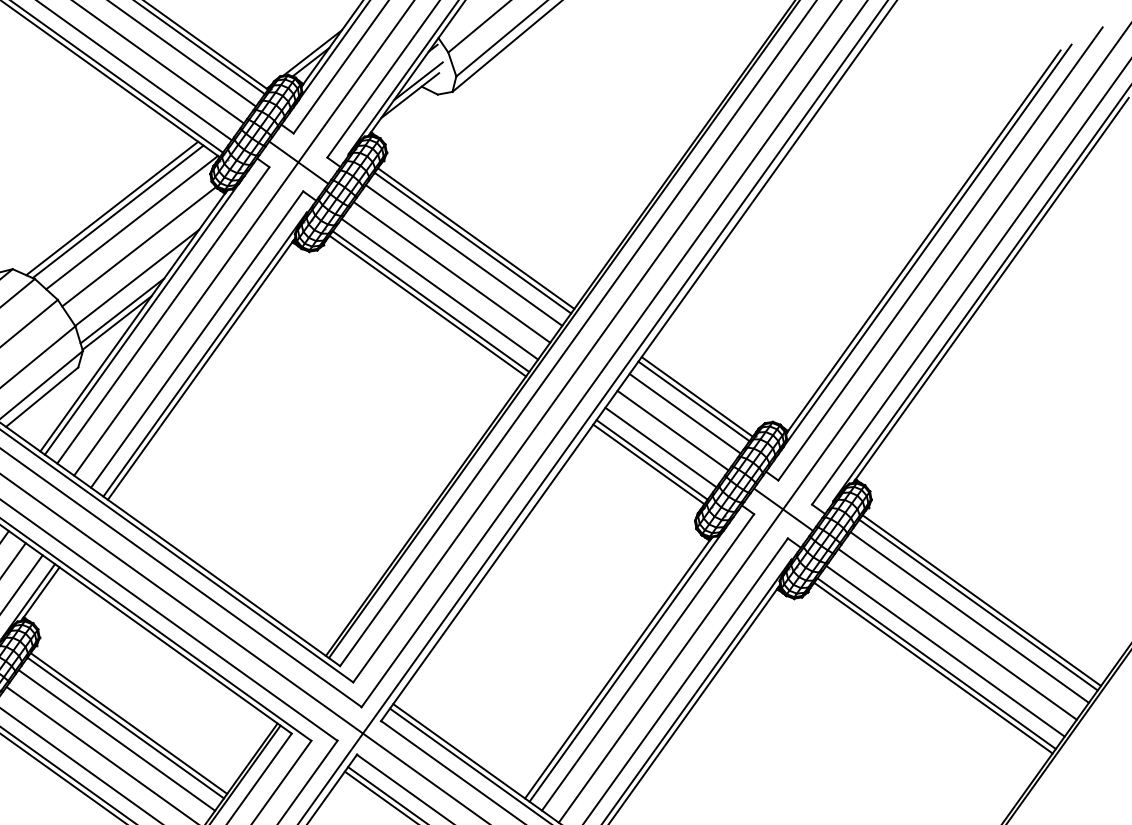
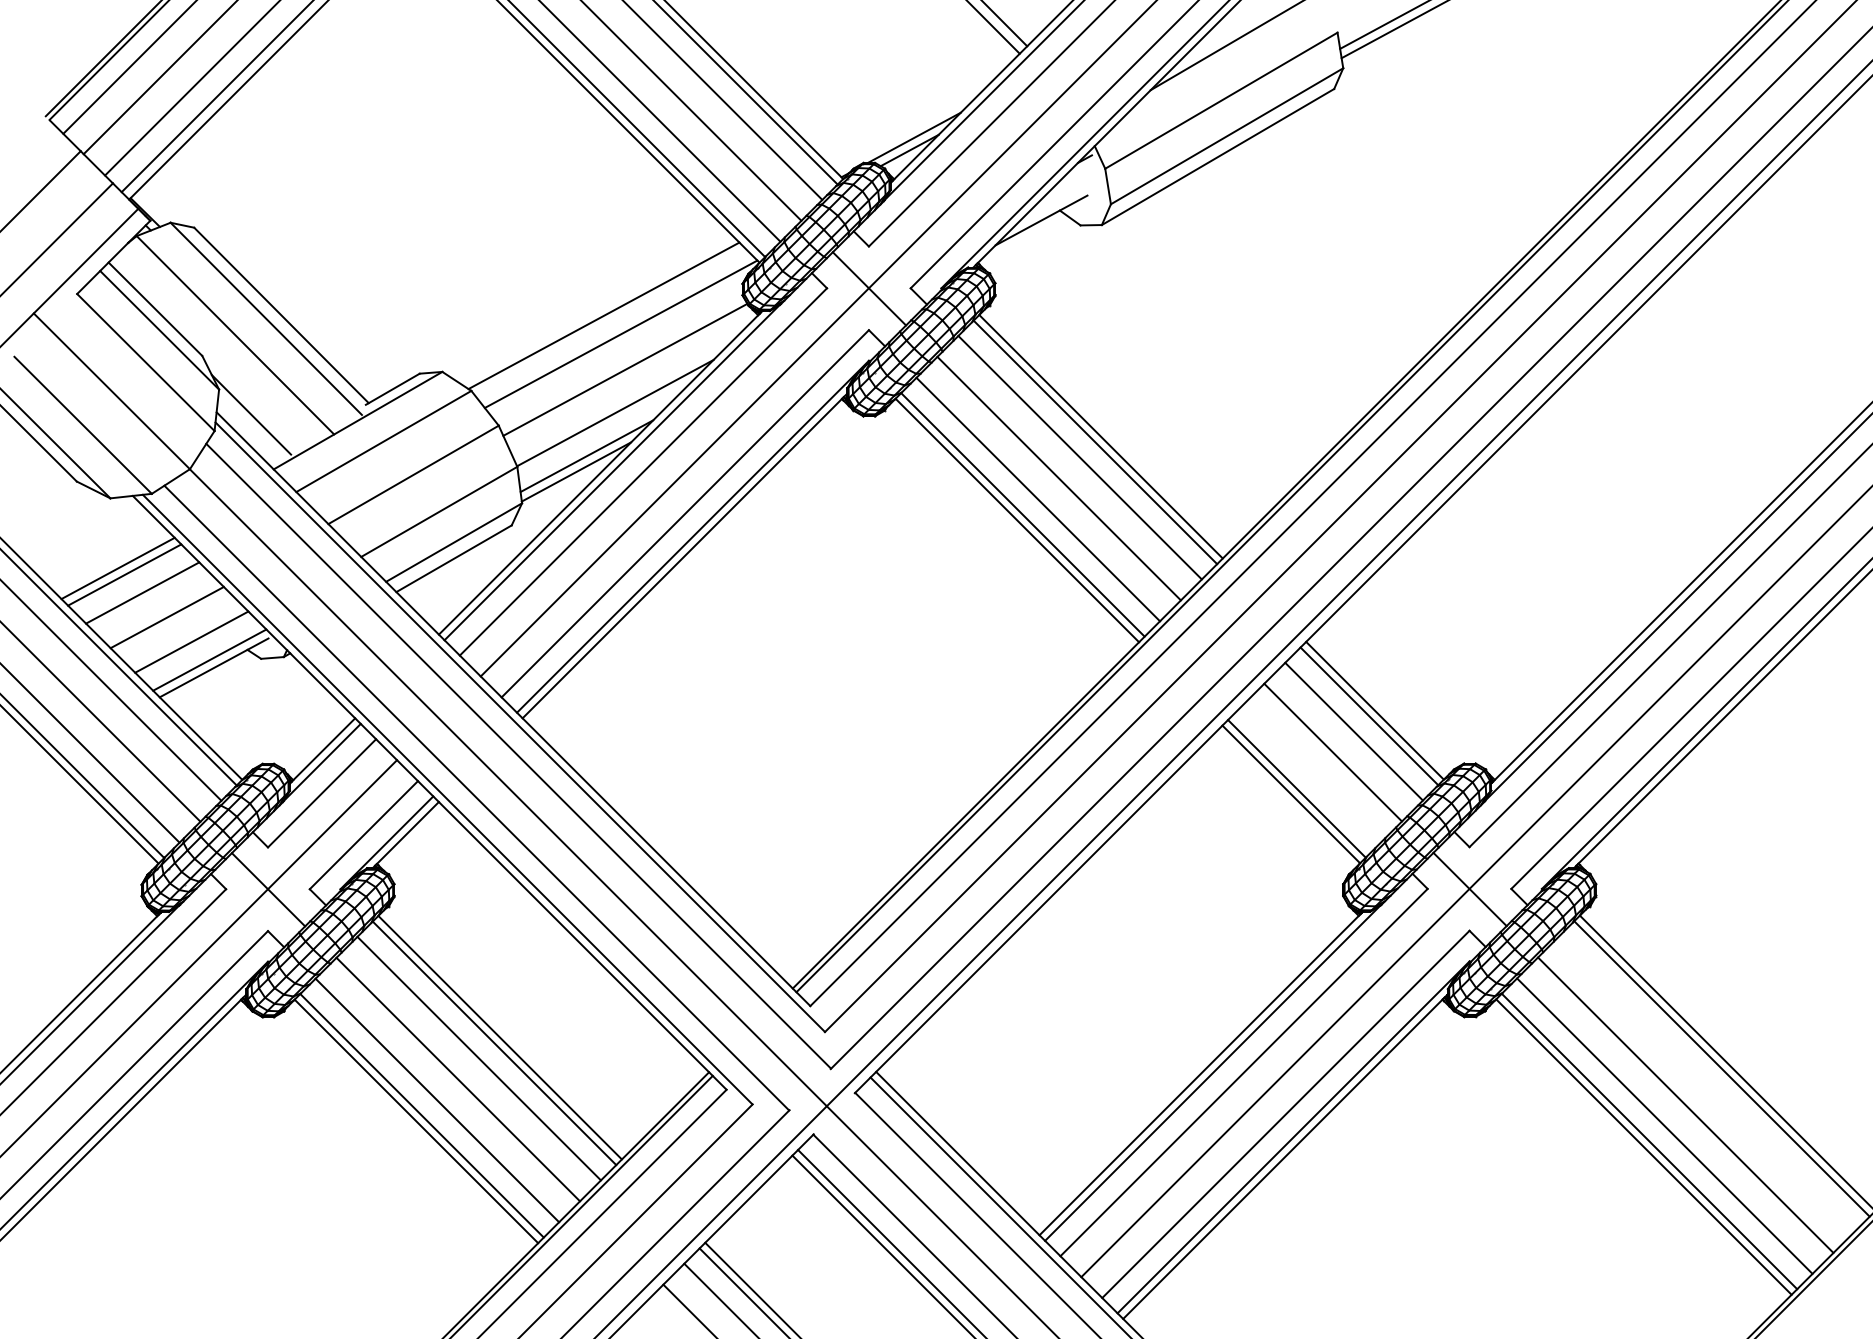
line: (418, 81) -> (1056, 202), removed
line: (112, 208) -> (596, 309), removed
line: (661, 447) -> (1312, 773), removed
line: (969, 617) -> (1706, 1084), removed

